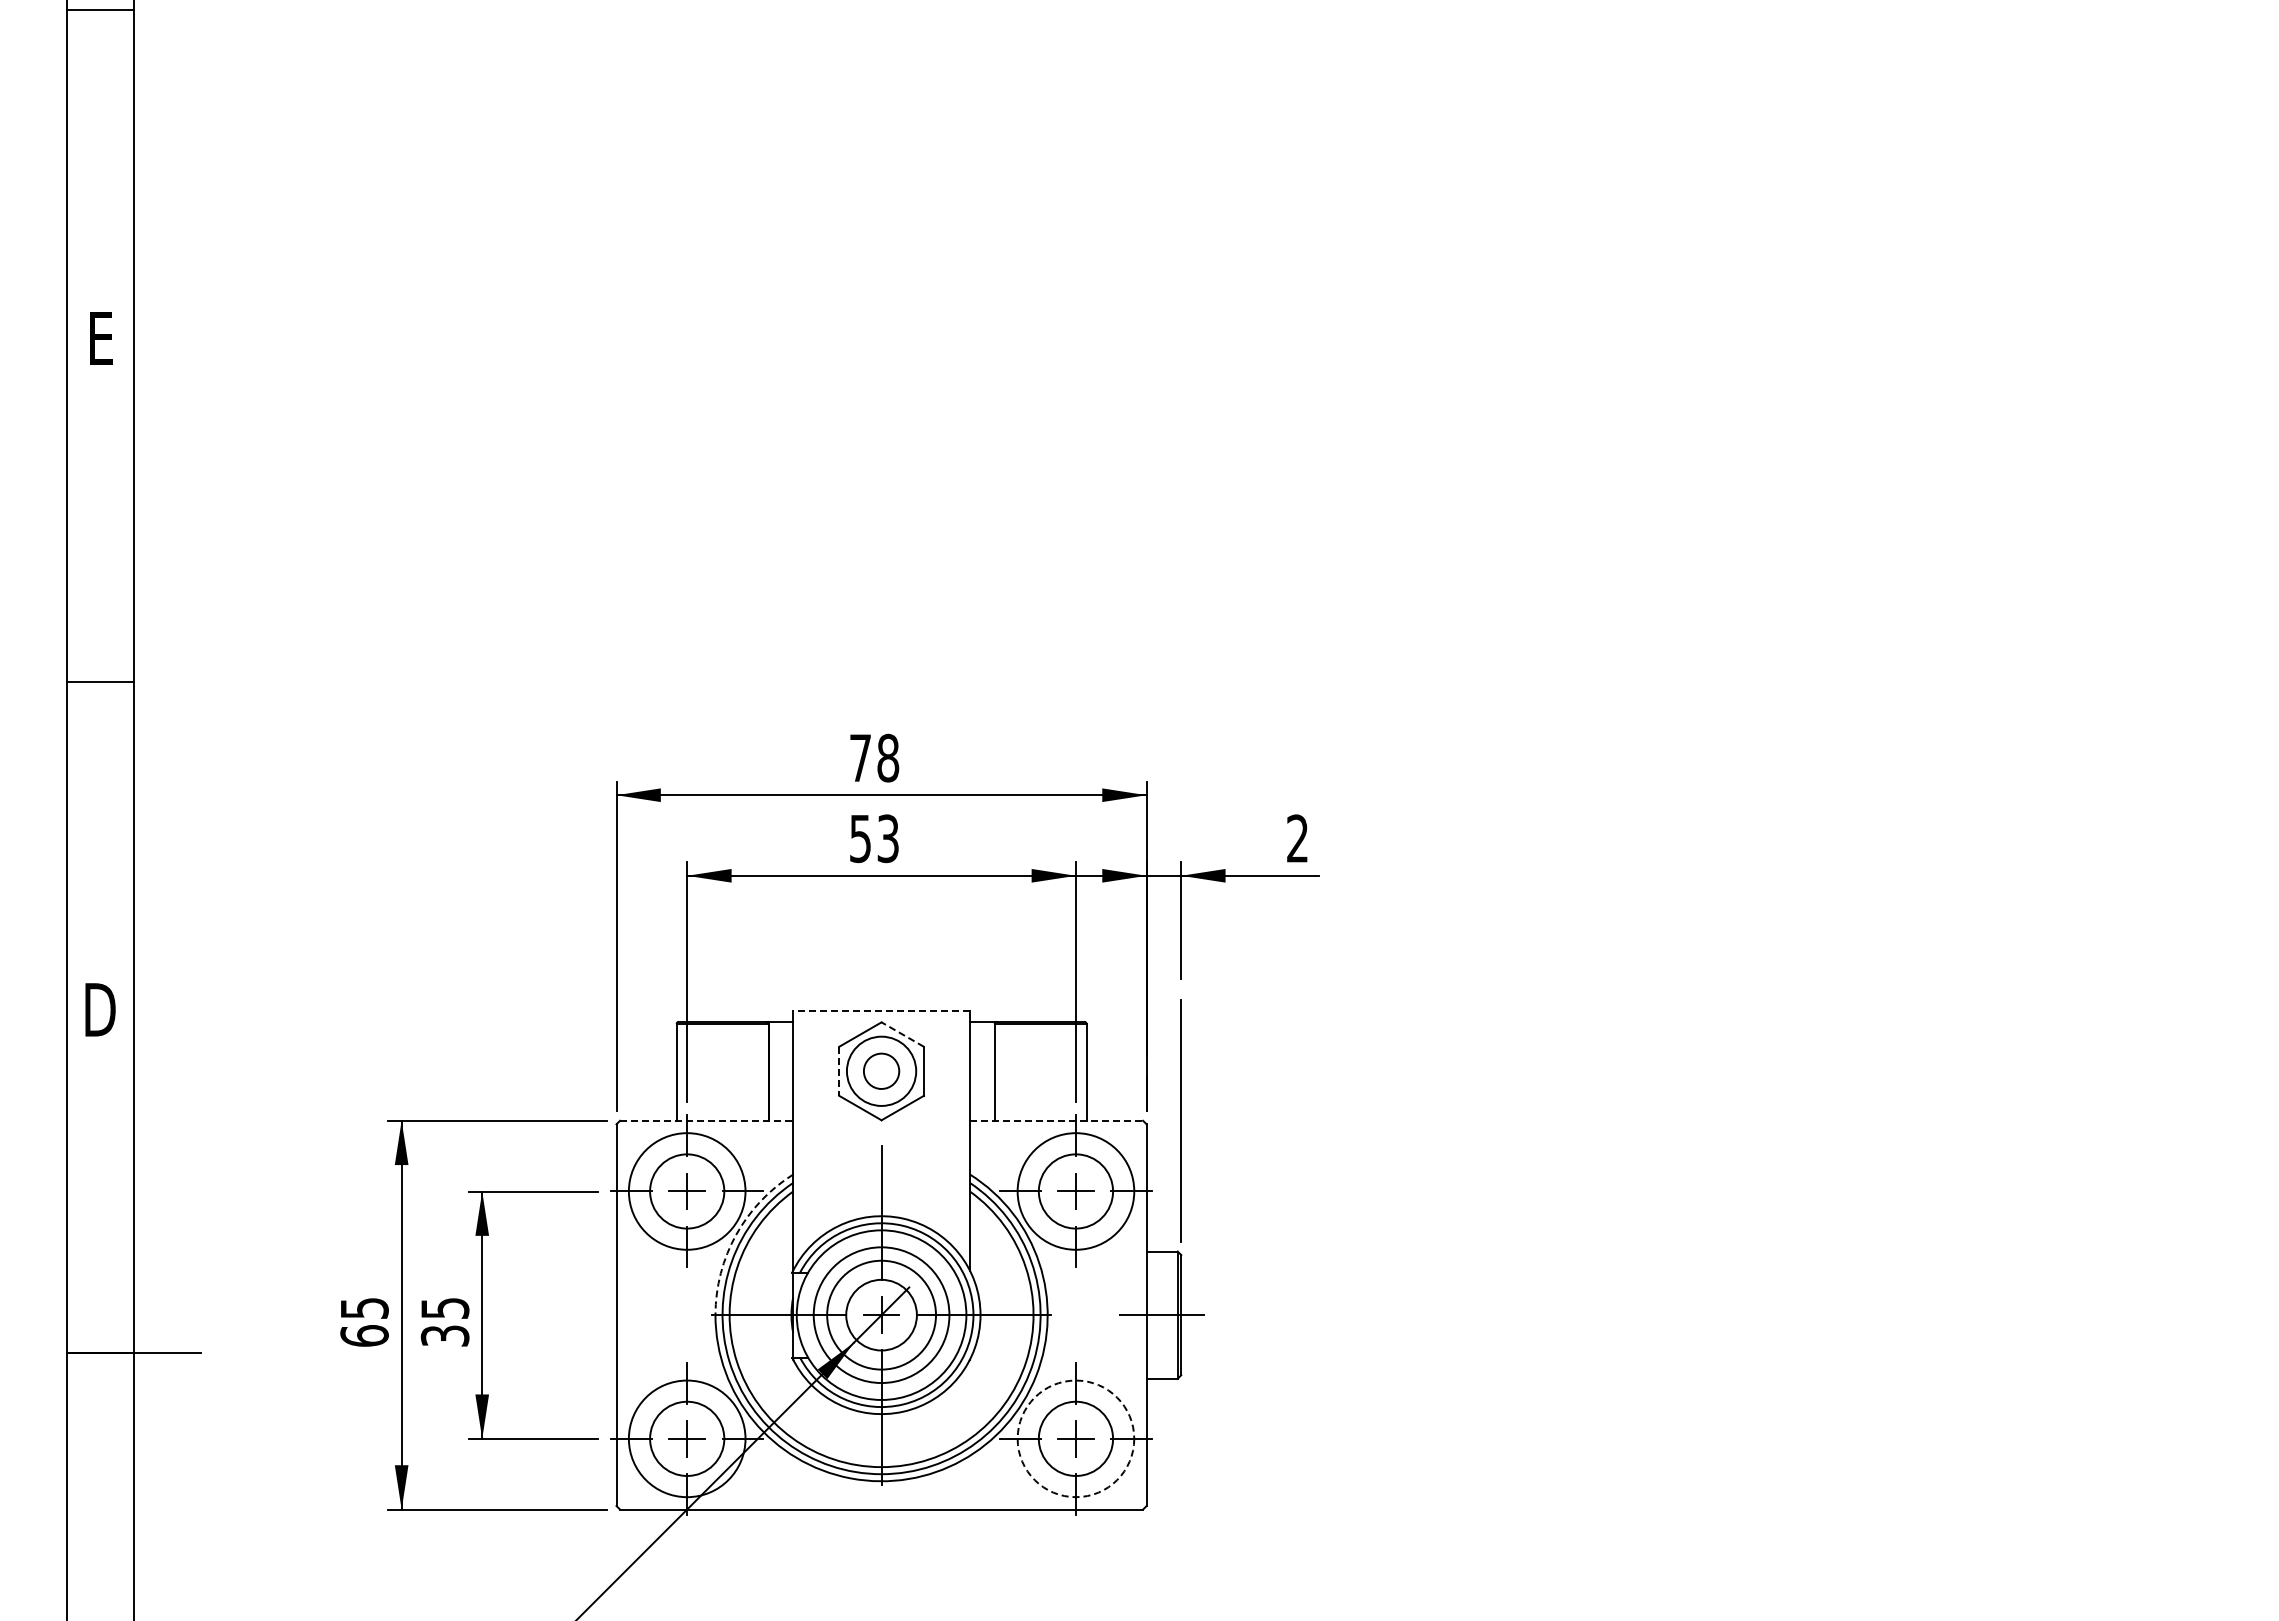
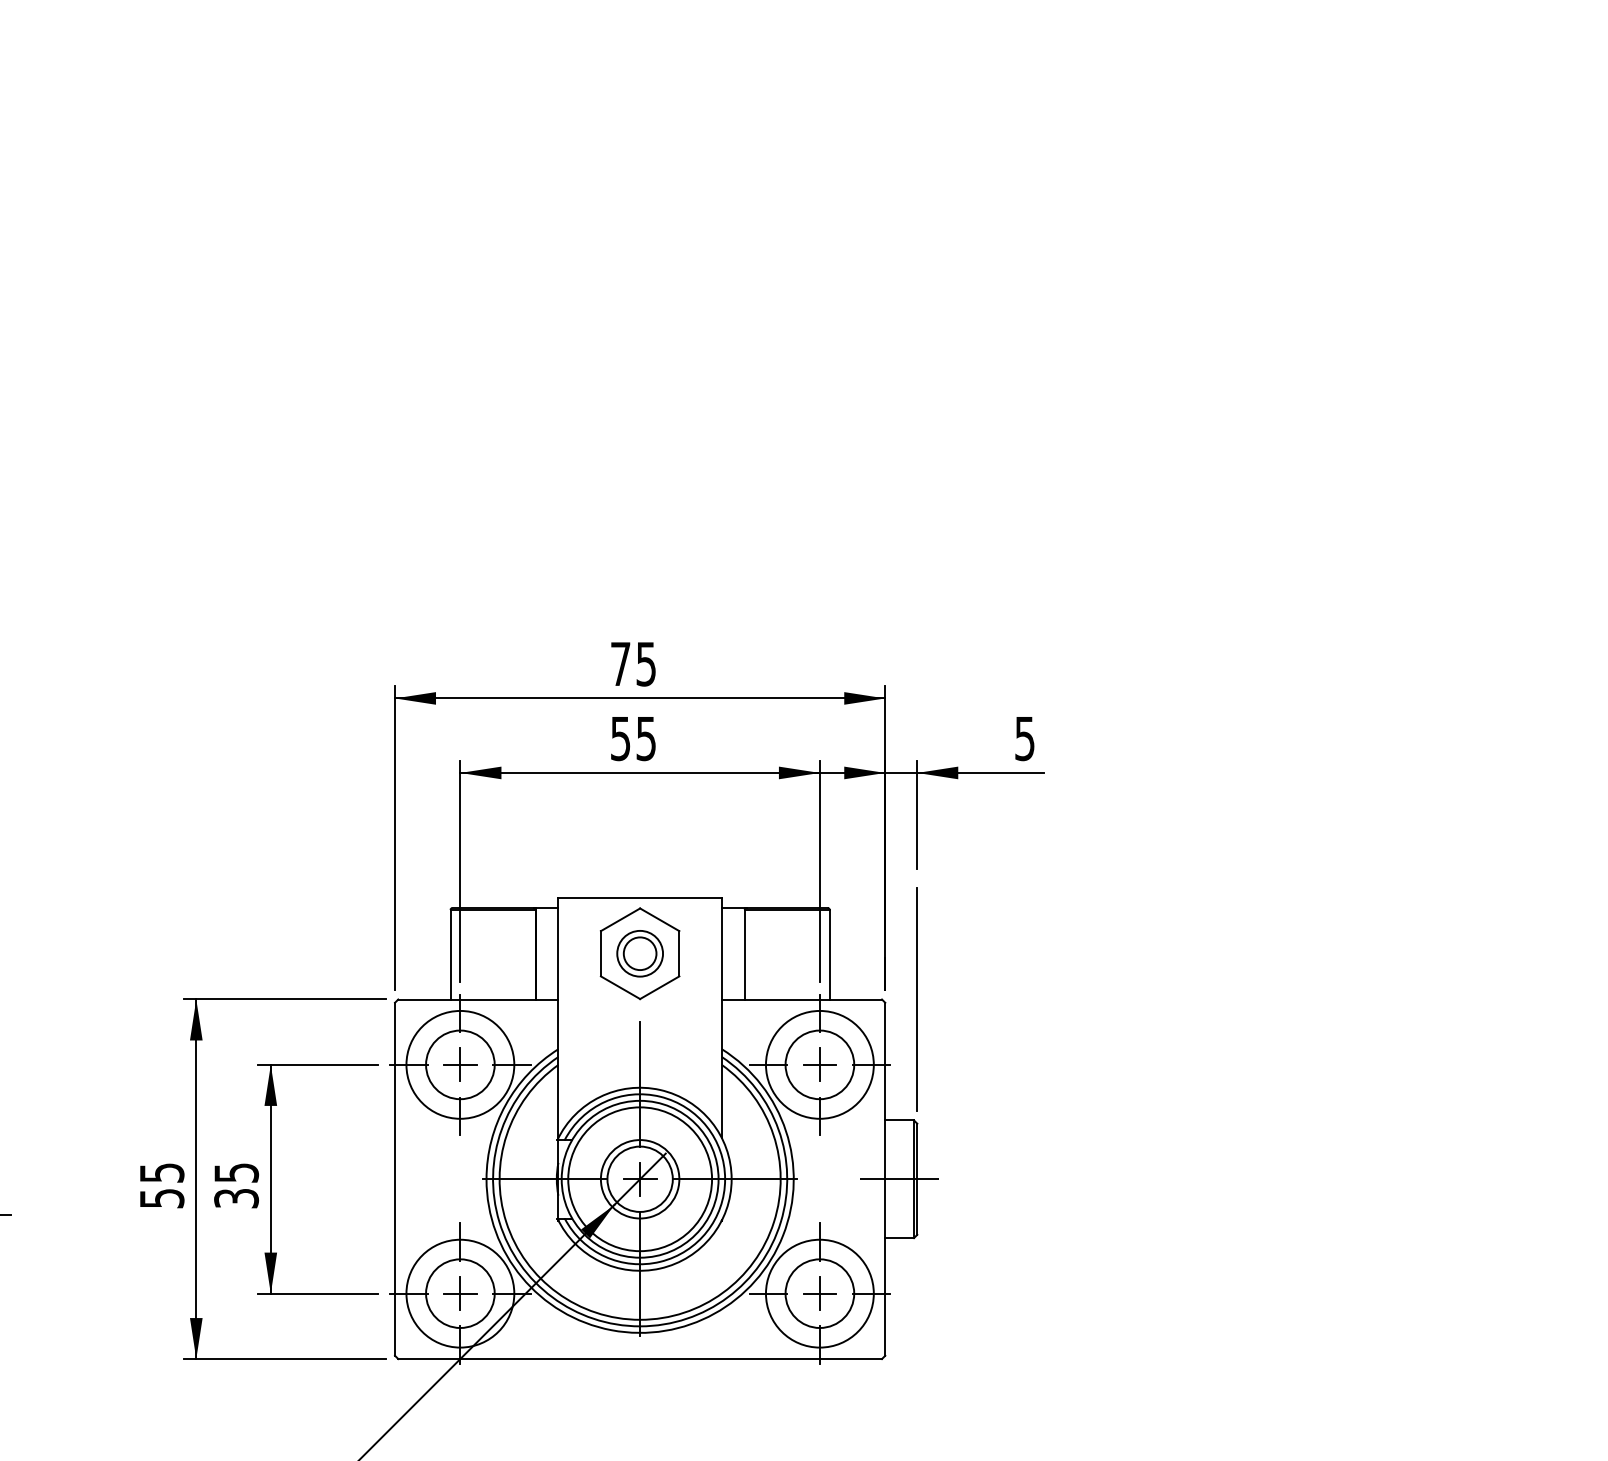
text: (888, 757) -> (646, 663), 78 -> 75
text: (888, 838) -> (646, 738), 53 -> 55
text: (1297, 838) -> (1024, 738), 2 -> 5
line: (881, 1011) -> (640, 898), dashed -> solid
line: (902, 1034) -> (659, 919), dashed -> solid
line: (839, 1071) -> (601, 953), dashed -> solid
circle: (881, 1071) -> (640, 953), size x0.71
line: (706, 1120) -> (478, 999), dashed -> solid
line: (1056, 1120) -> (801, 999), dashed -> solid
arc: (736, 1234) -> (505, 1104), dashed -> solid
circle: (881, 1314) -> (640, 1178), size x0.62
circle: (881, 1314) -> (640, 1178), size x1.43
text: (364, 1335) -> (161, 1198), 65 -> 55
circle: (1075, 1438) -> (819, 1293), dashed -> solid

